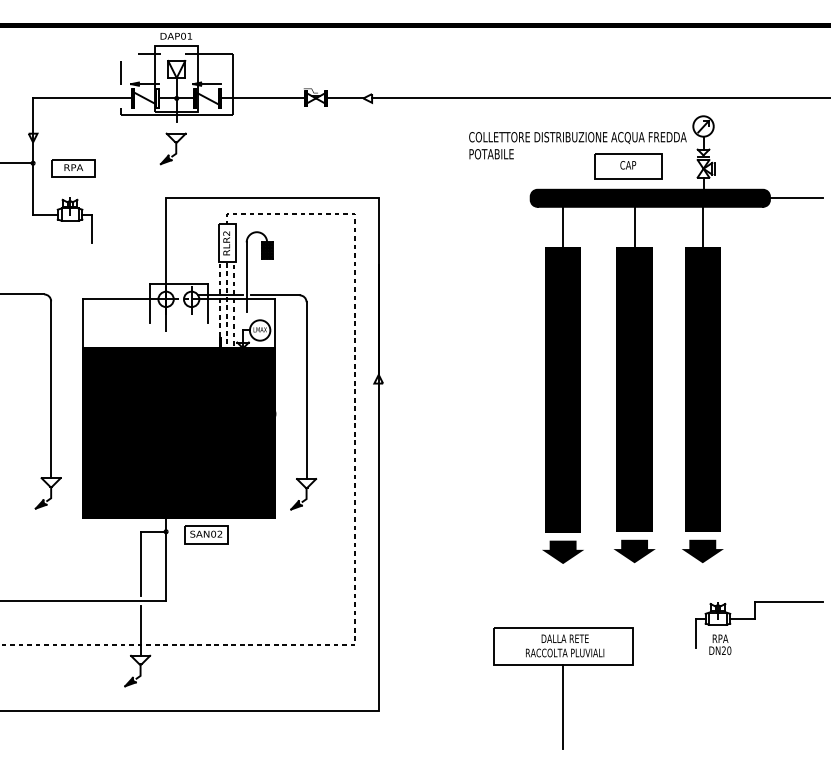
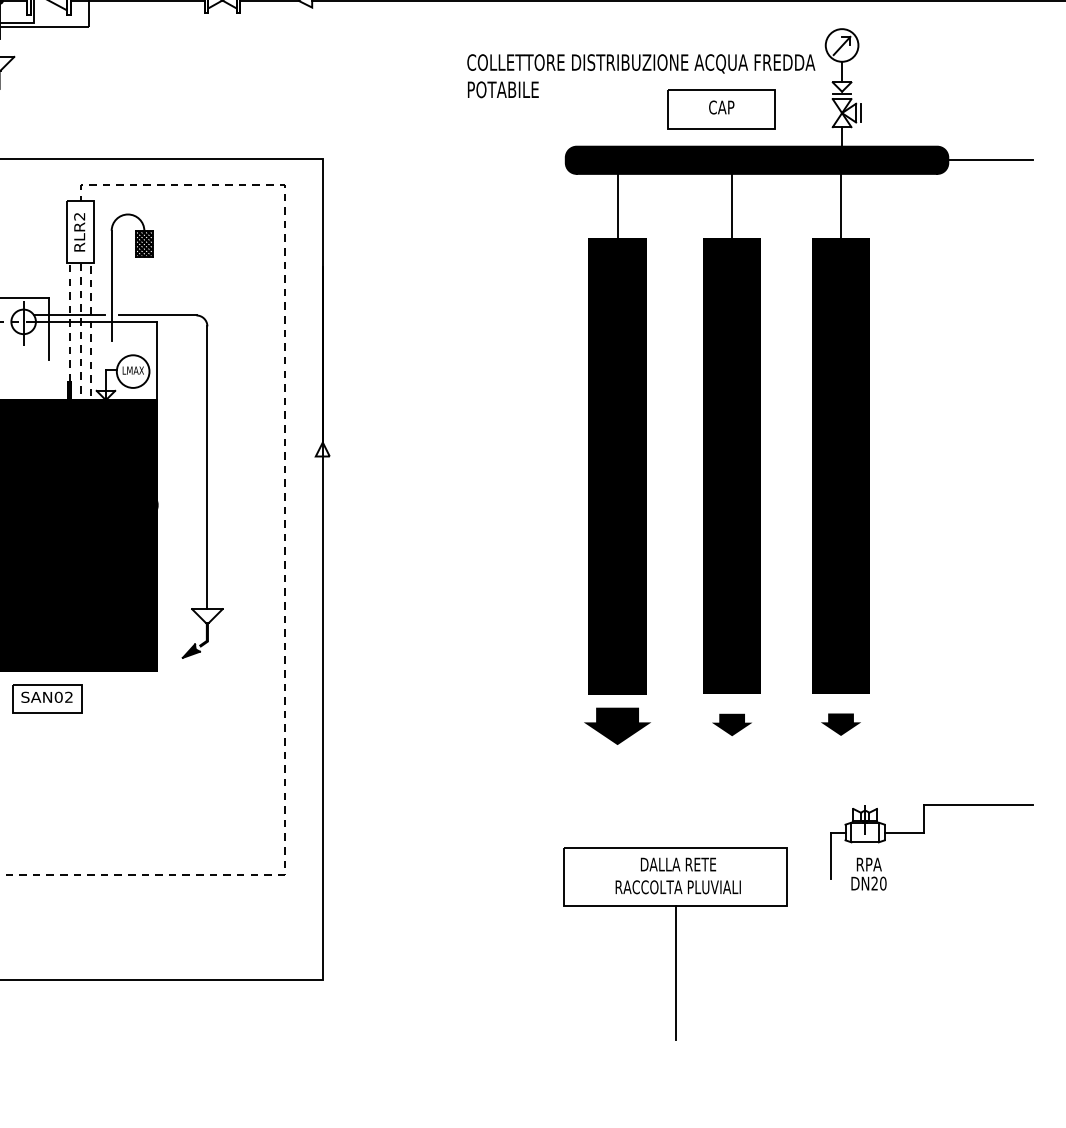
part: (702, 550) -> (840, 723), size x0.6
part: (634, 551) -> (731, 725), size x0.6
part: (563, 688) -> (675, 944), moved

